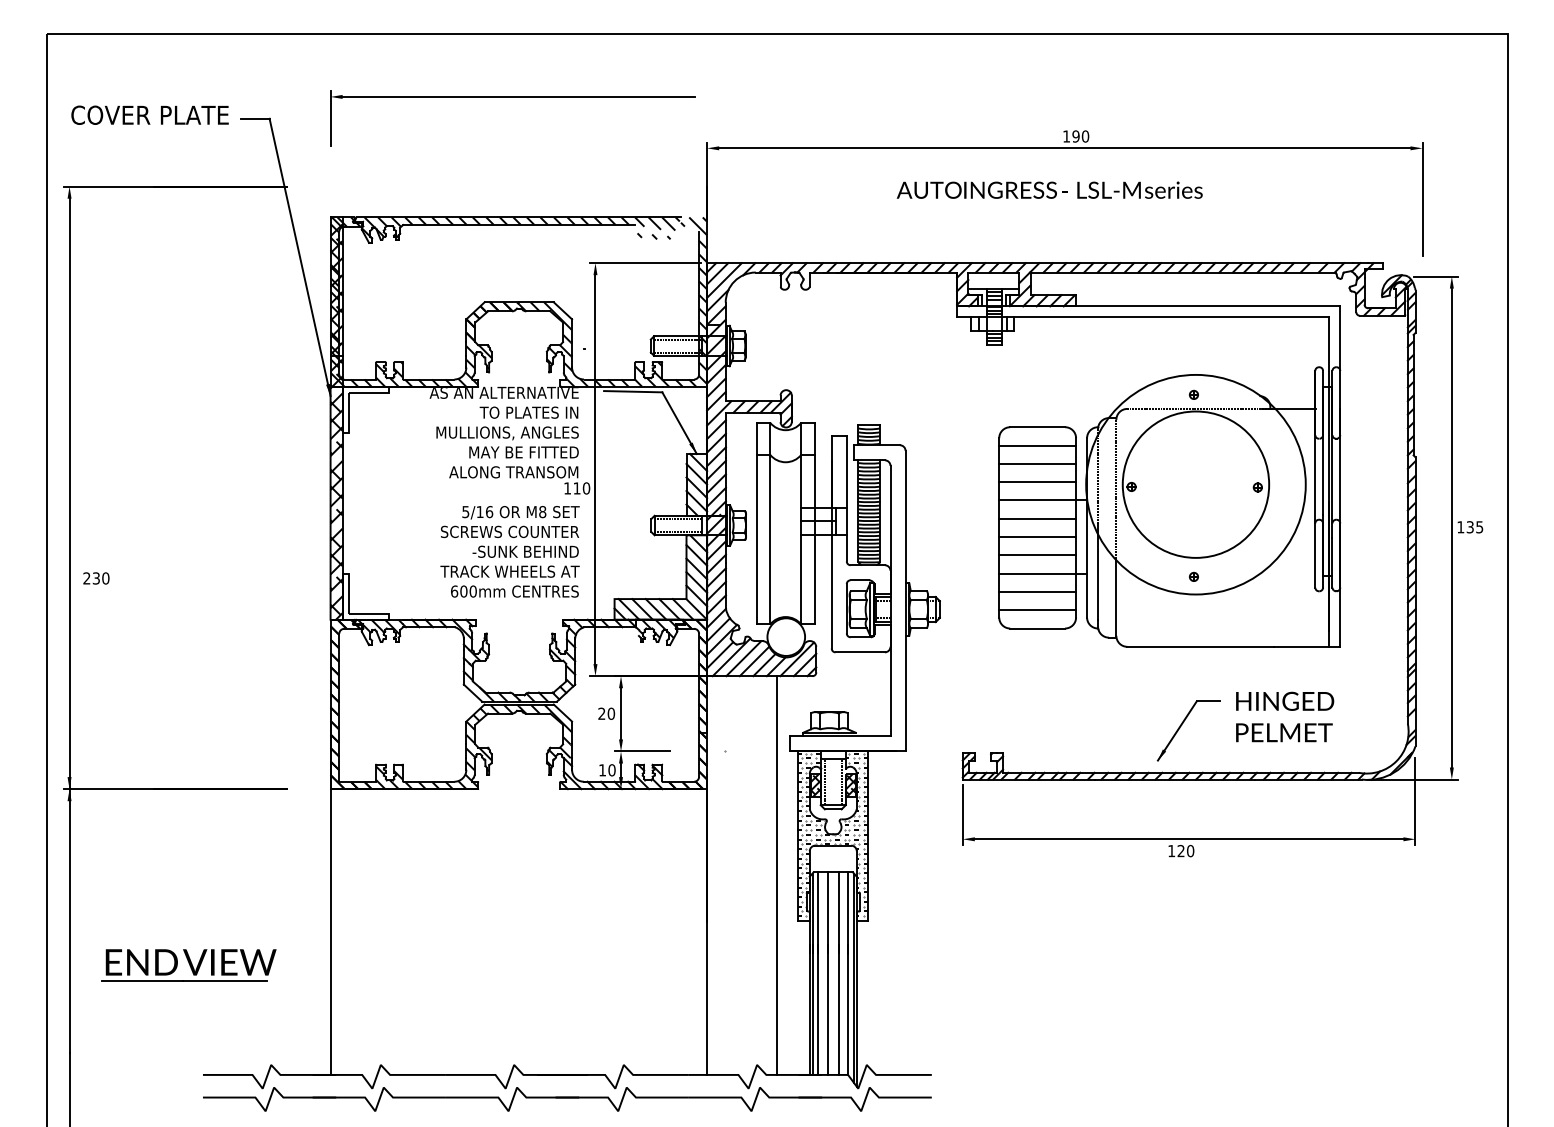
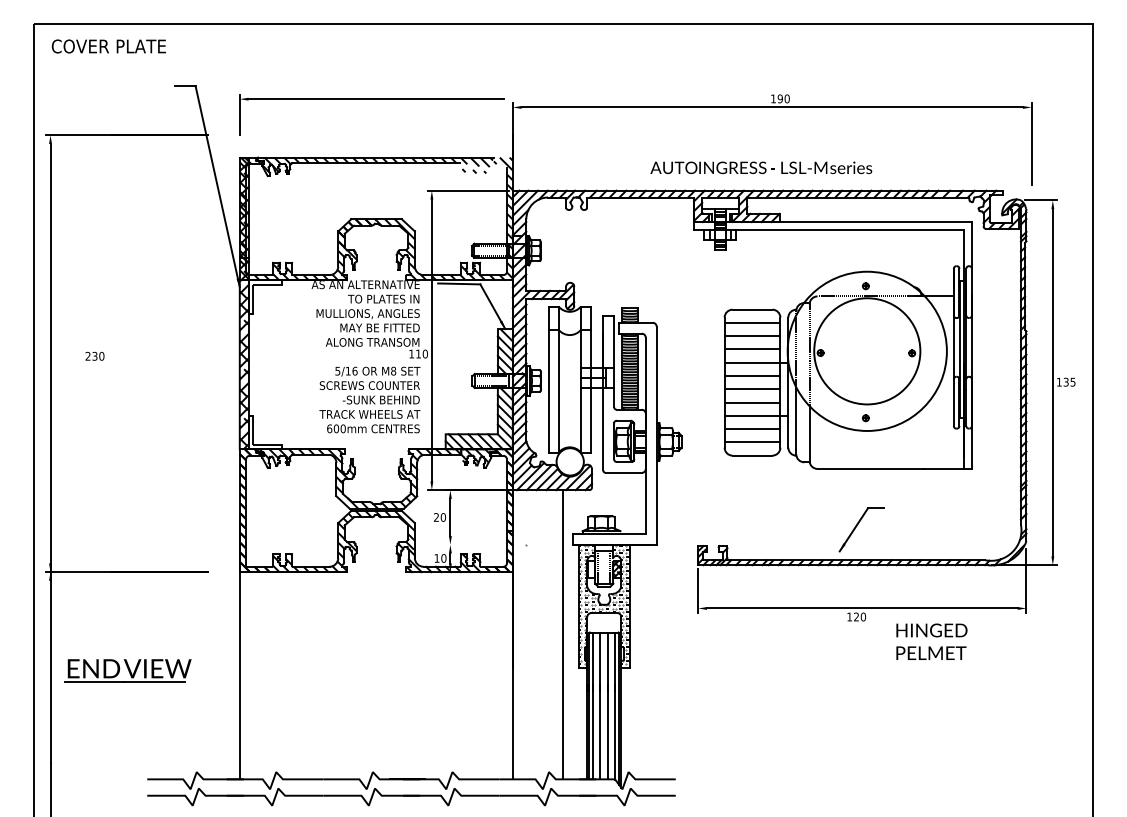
part: (512, 97) -> (371, 99), moved
text: (149, 115) -> (108, 46), moved
text: (1050, 189) -> (761, 167), moved
text: (95, 577) -> (94, 355), moved
text: (1284, 716) -> (931, 641), moved
line: (643, 751) -> (466, 544), removed
hatch: (815, 785) -> (591, 569), removed
part: (188, 964) -> (127, 670), moved

